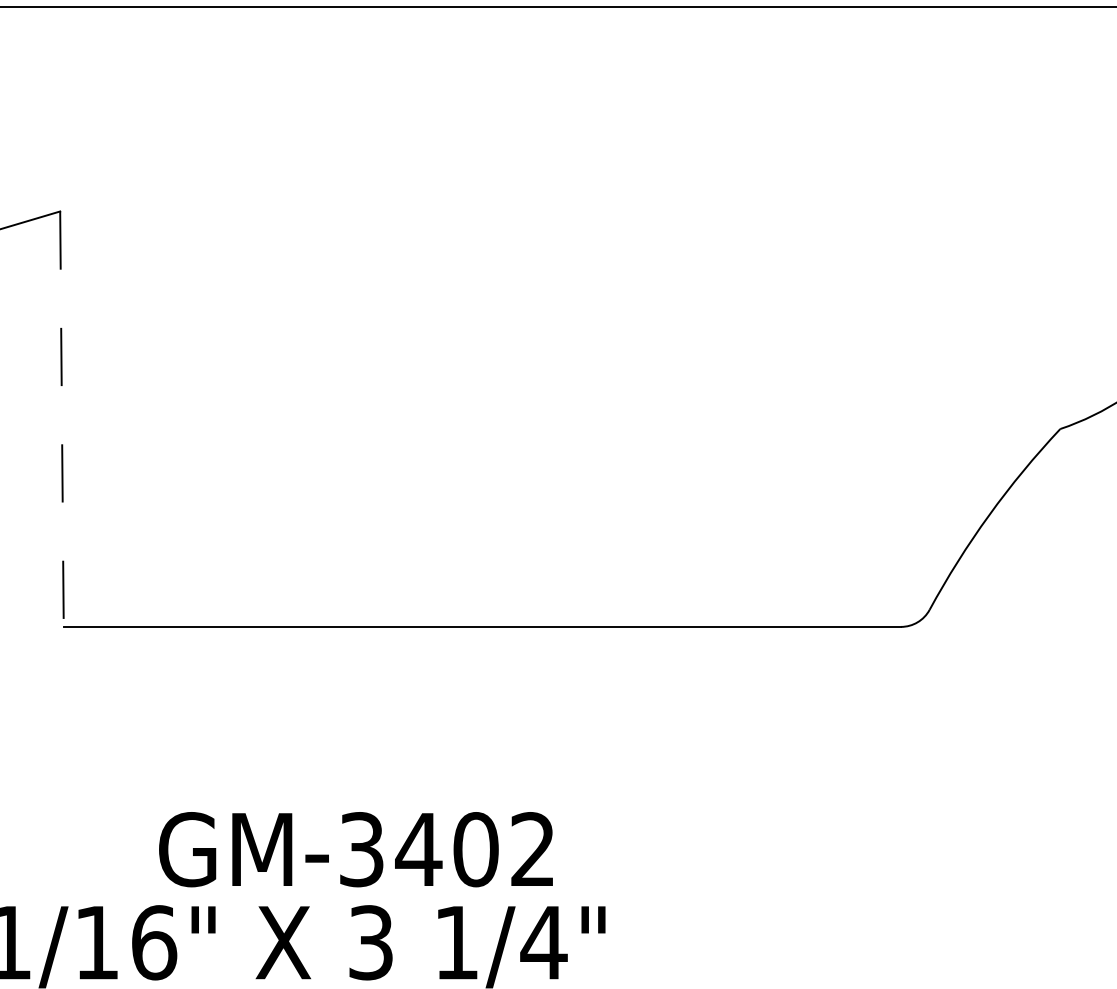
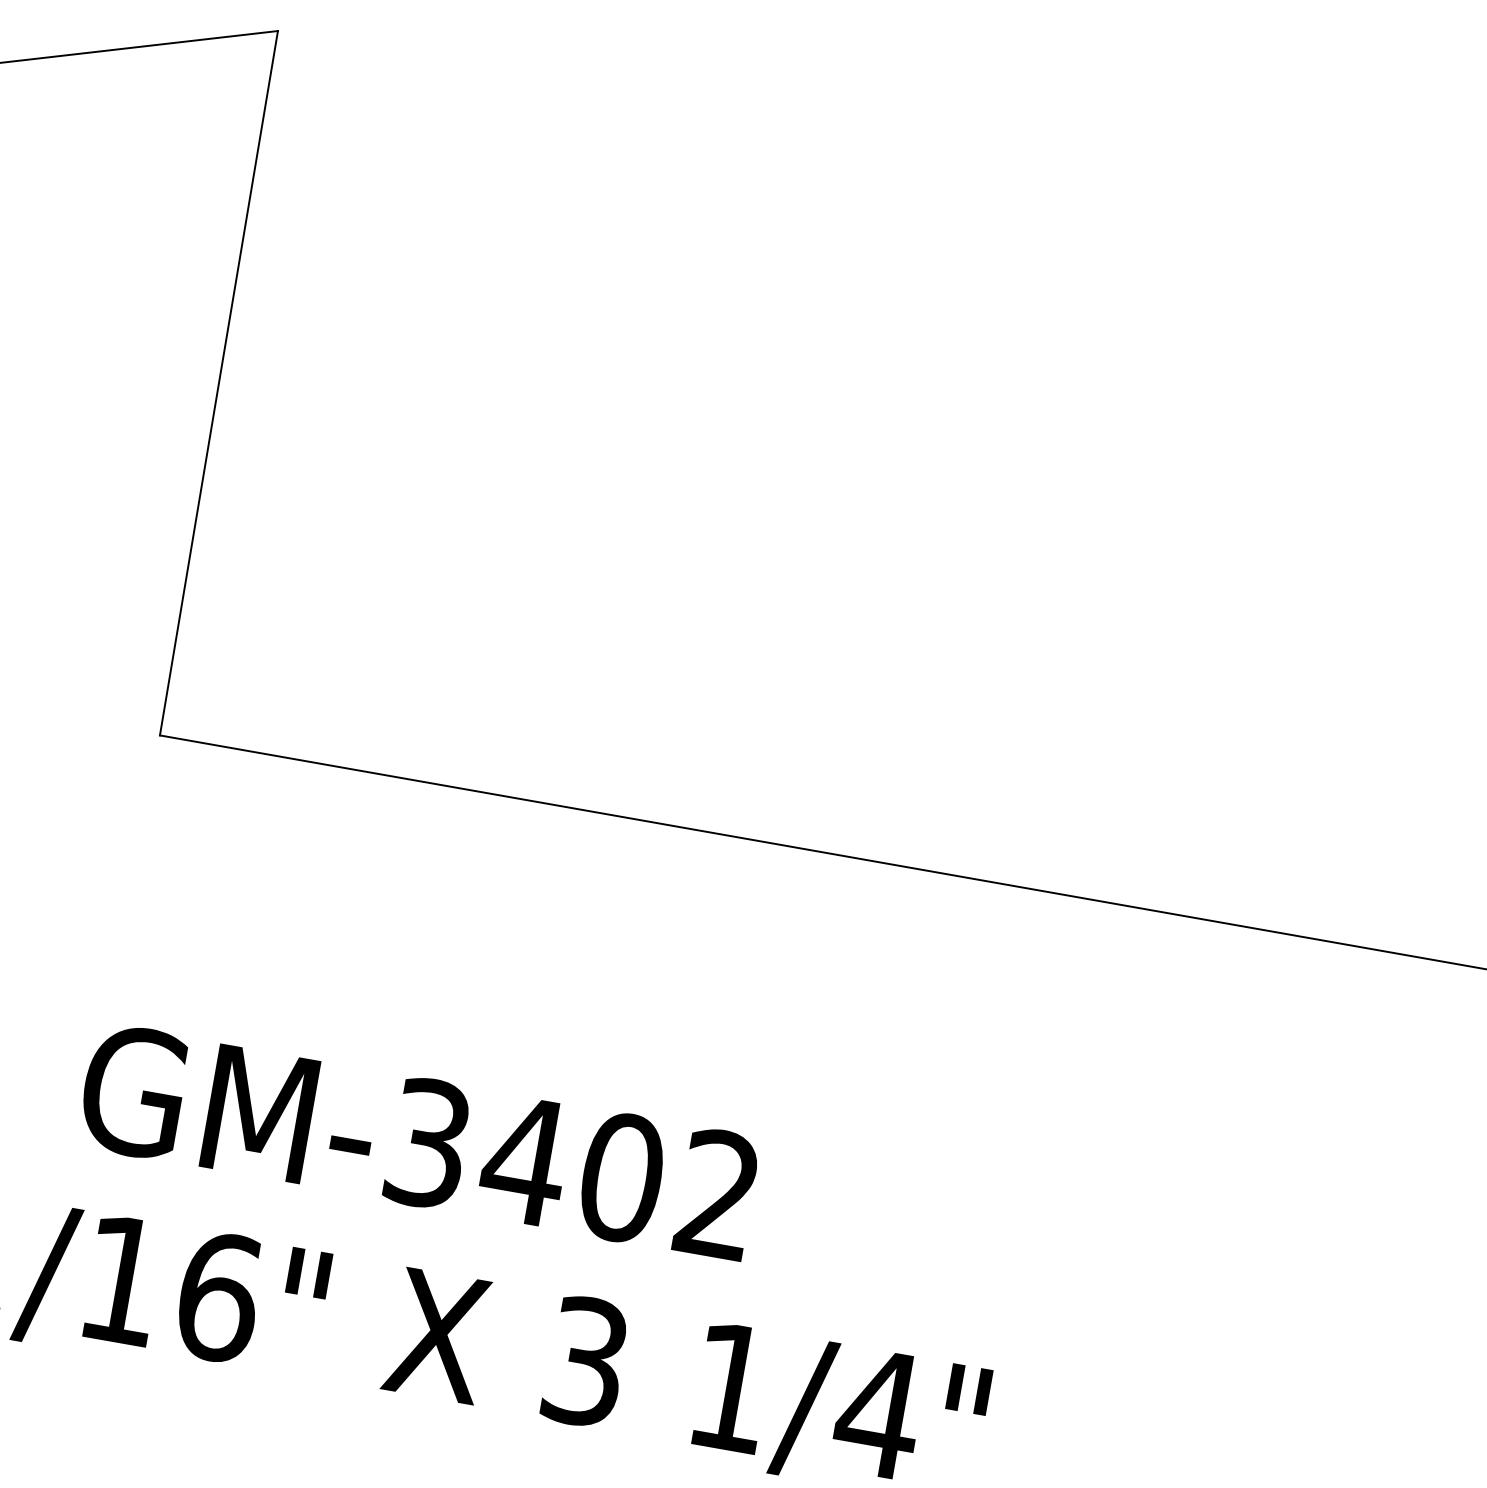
line: (61, 419) -> (218, 383), dashed -> solid
text: (355, 849) -> (417, 1141), moved

